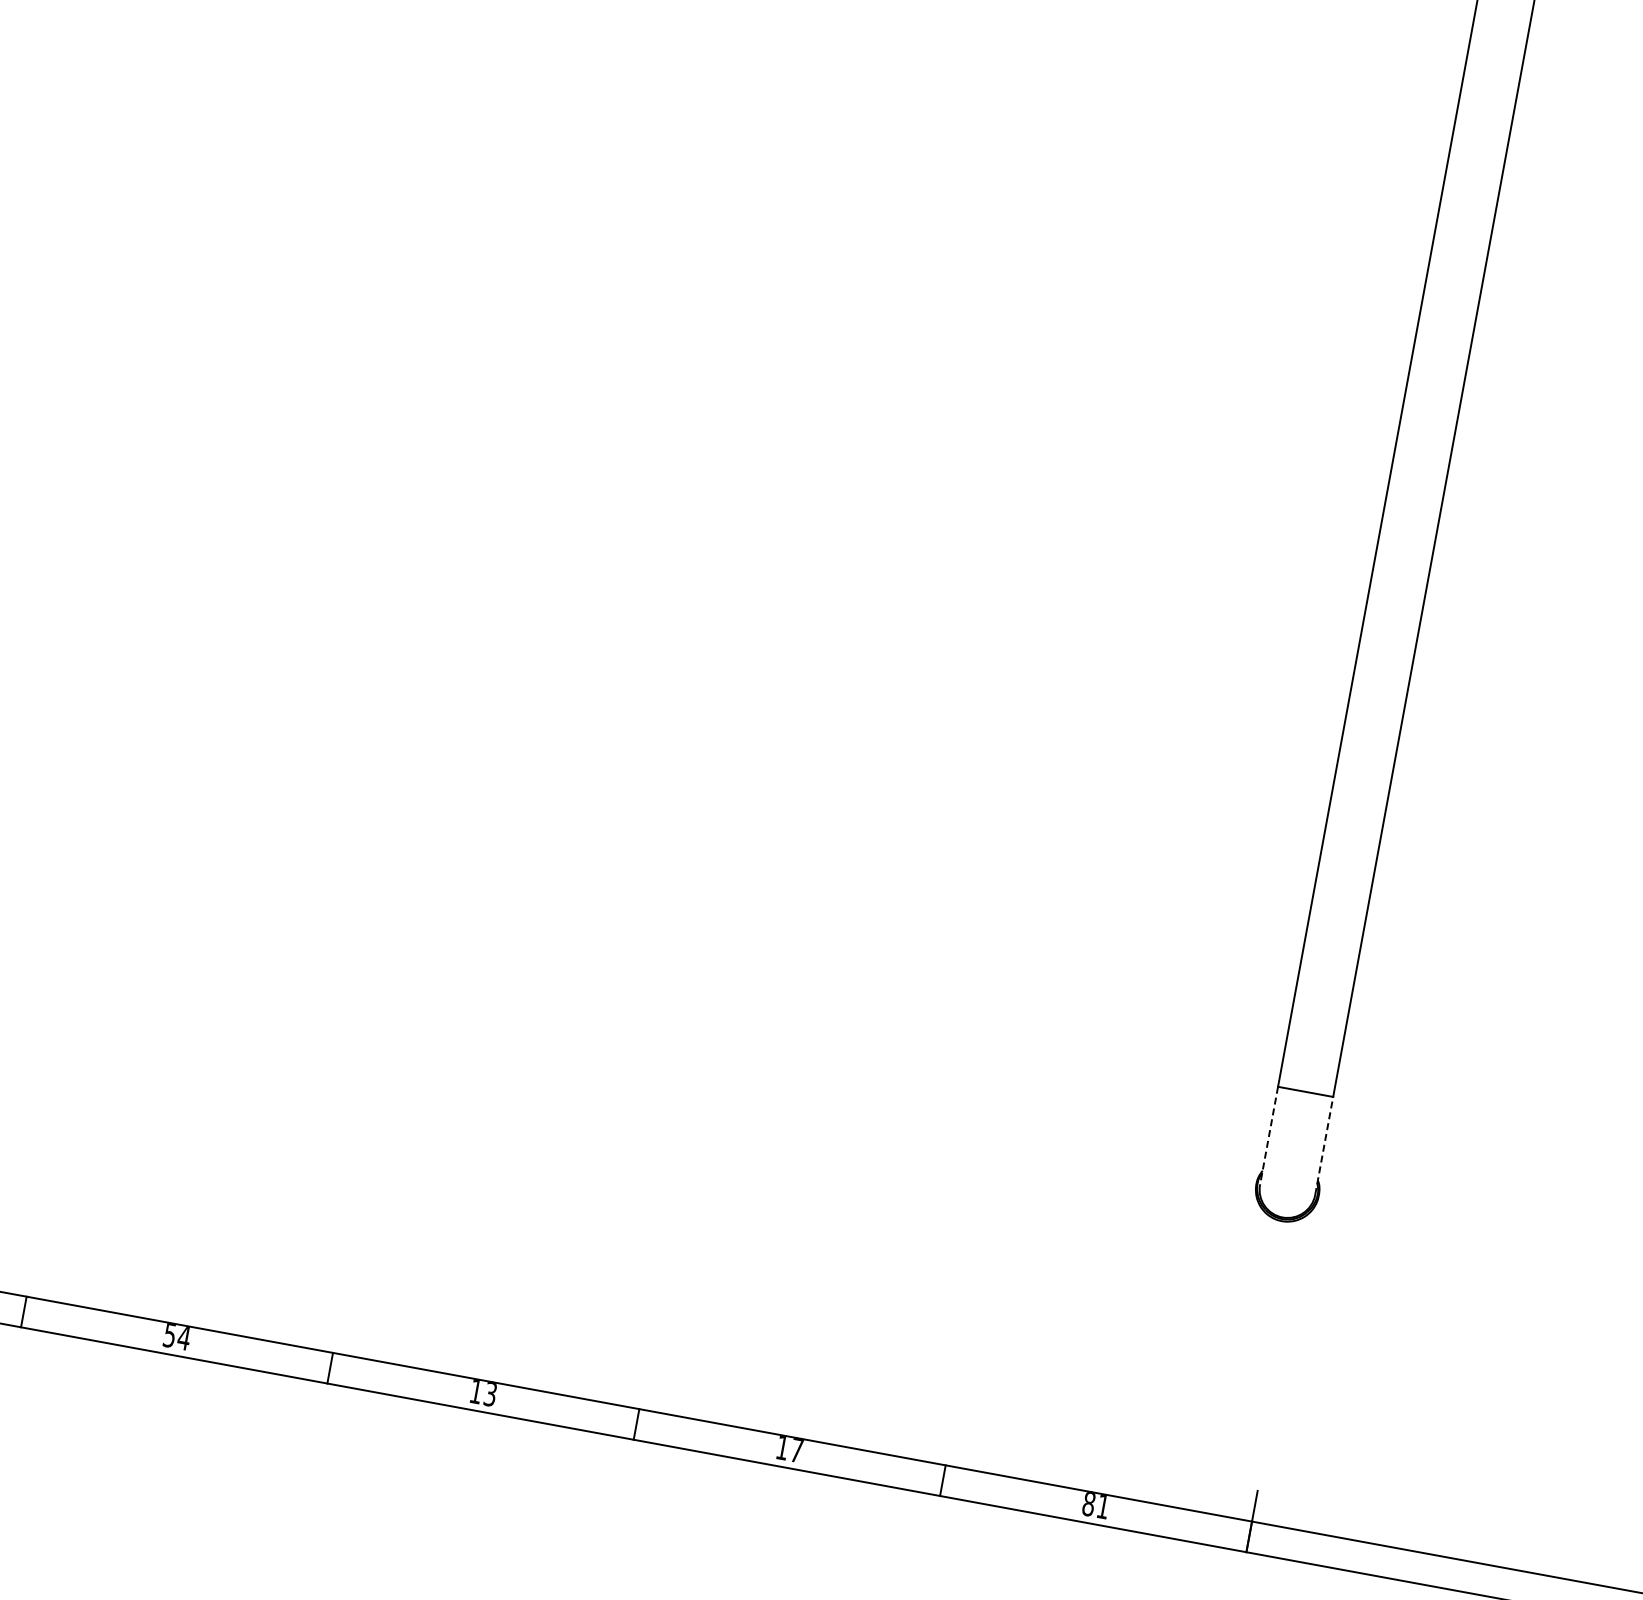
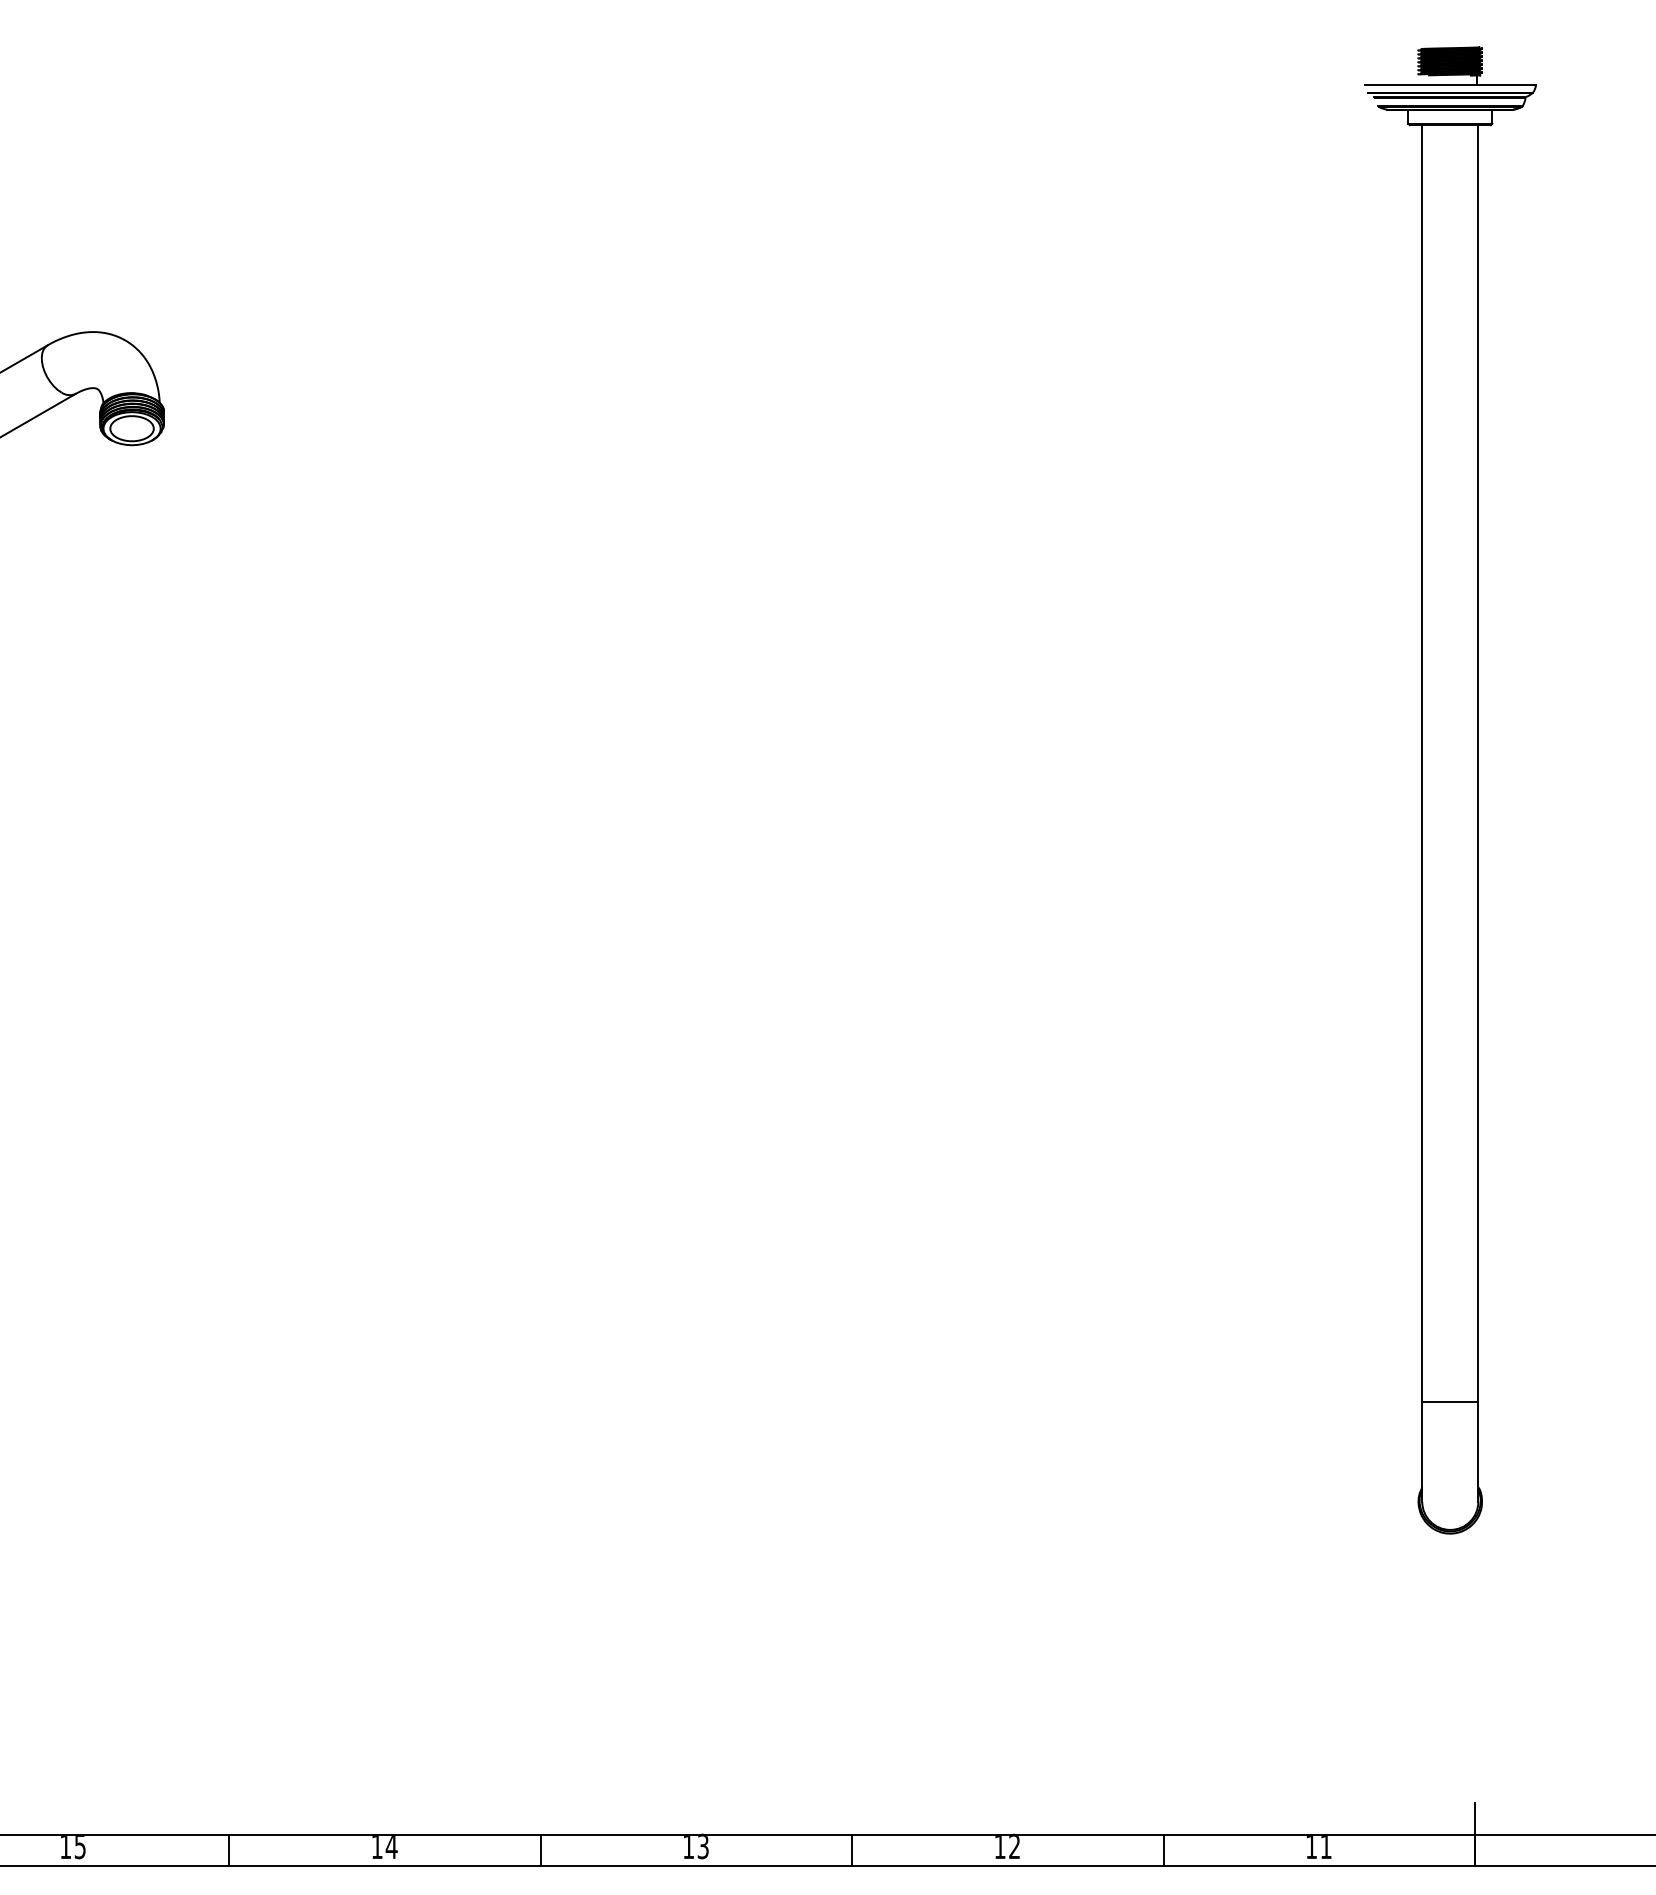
line: (1269, 1136) -> (1422, 1452), dashed -> solid
line: (1324, 1146) -> (1478, 1452), dashed -> solid
text: (169, 1336) -> (376, 1847), 54 -> 14
text: (796, 1449) -> (1014, 1845), 17 -> 12
text: (1088, 1503) -> (1311, 1846), 81 -> 11

